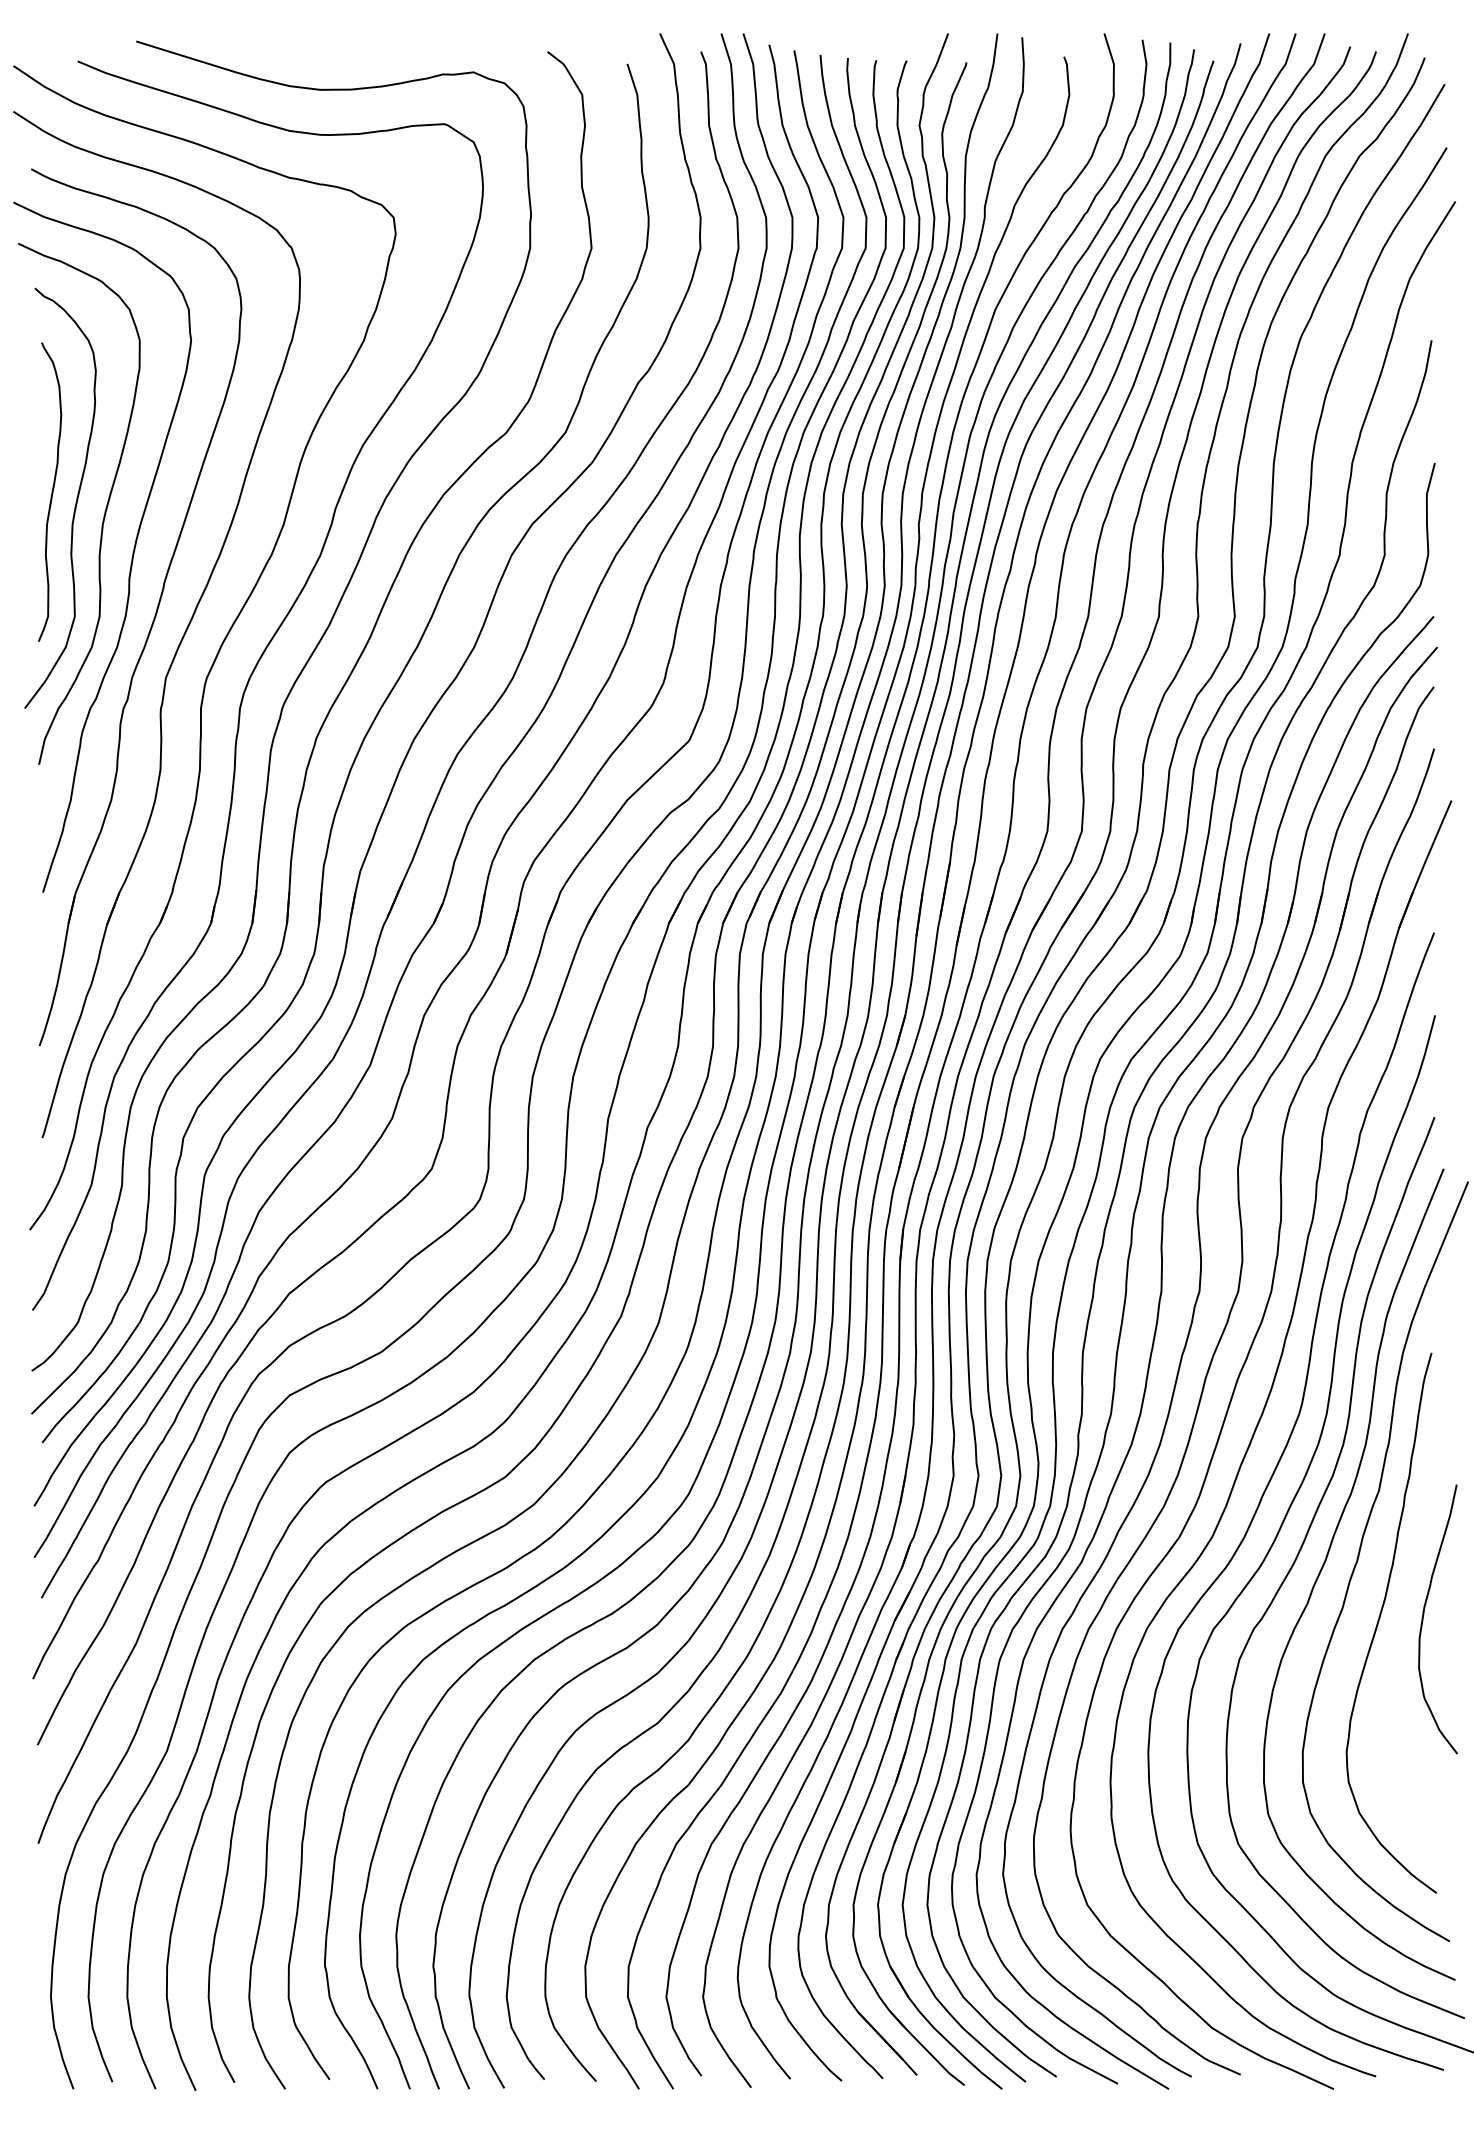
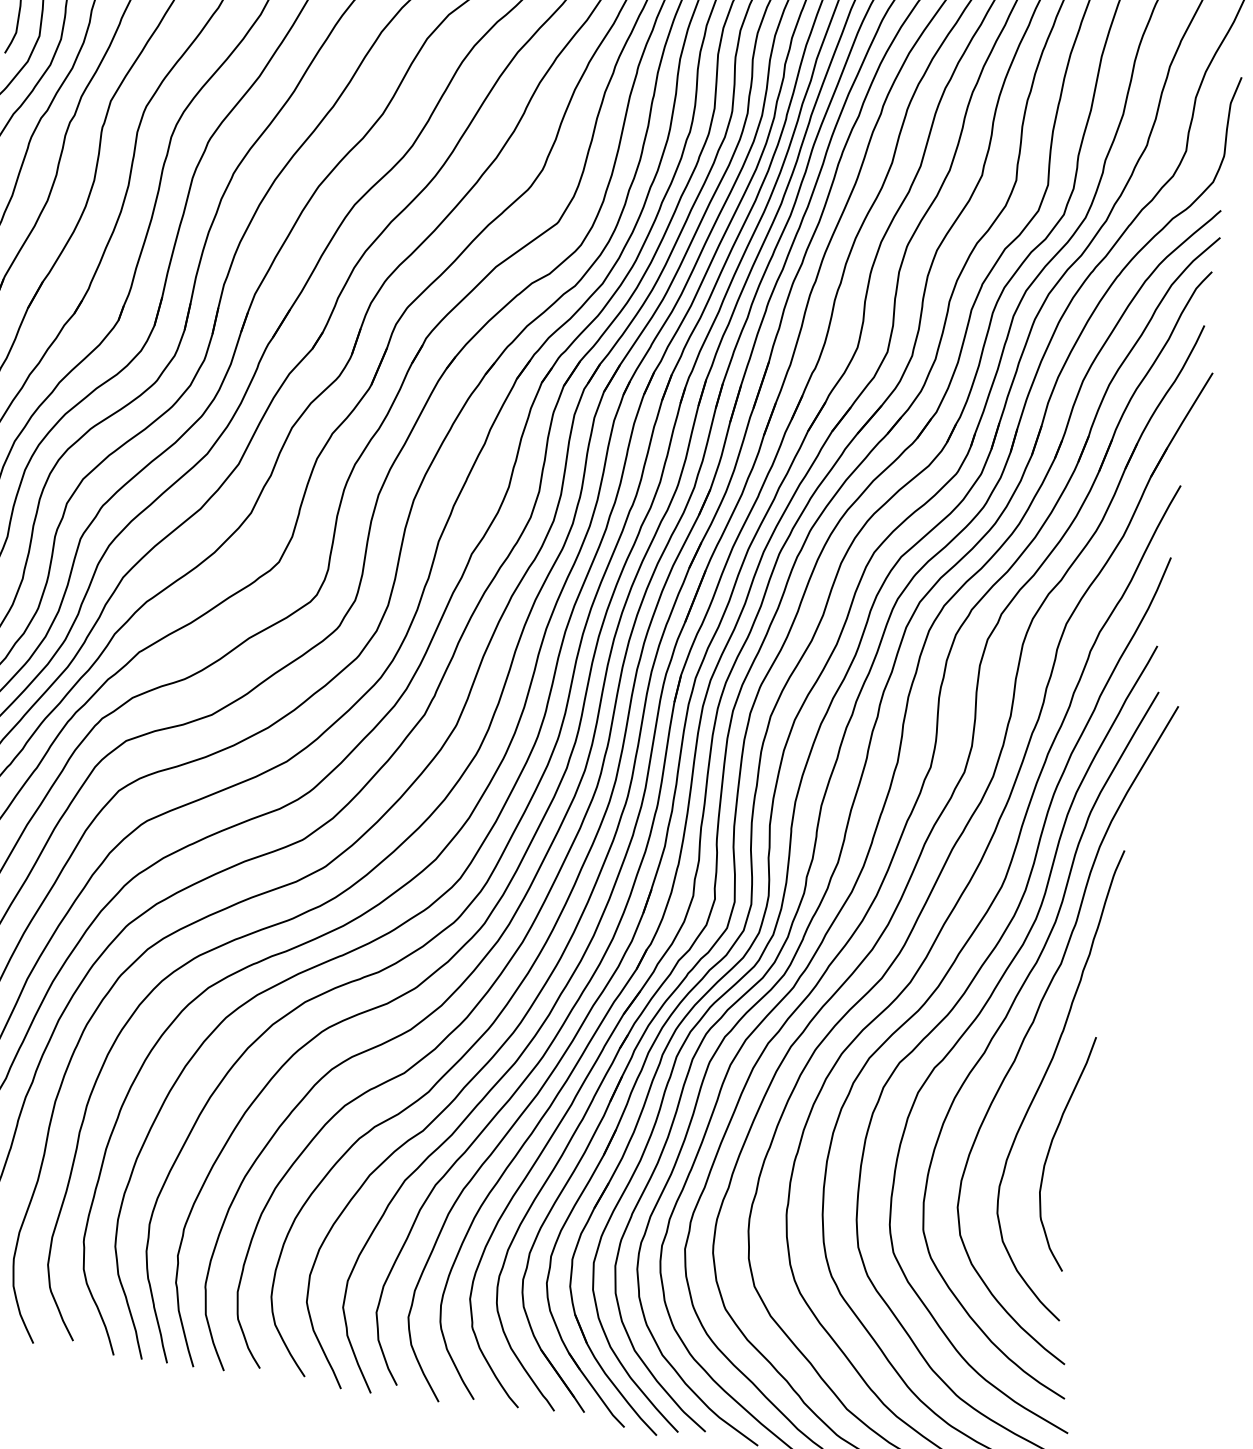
curve: (1424, 1614) -> (1051, 1145), moved

